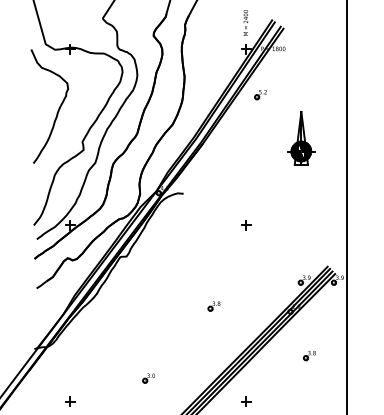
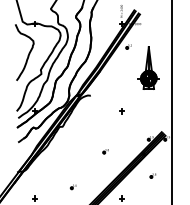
part: (302, 138) -> (149, 68), size x1.6

